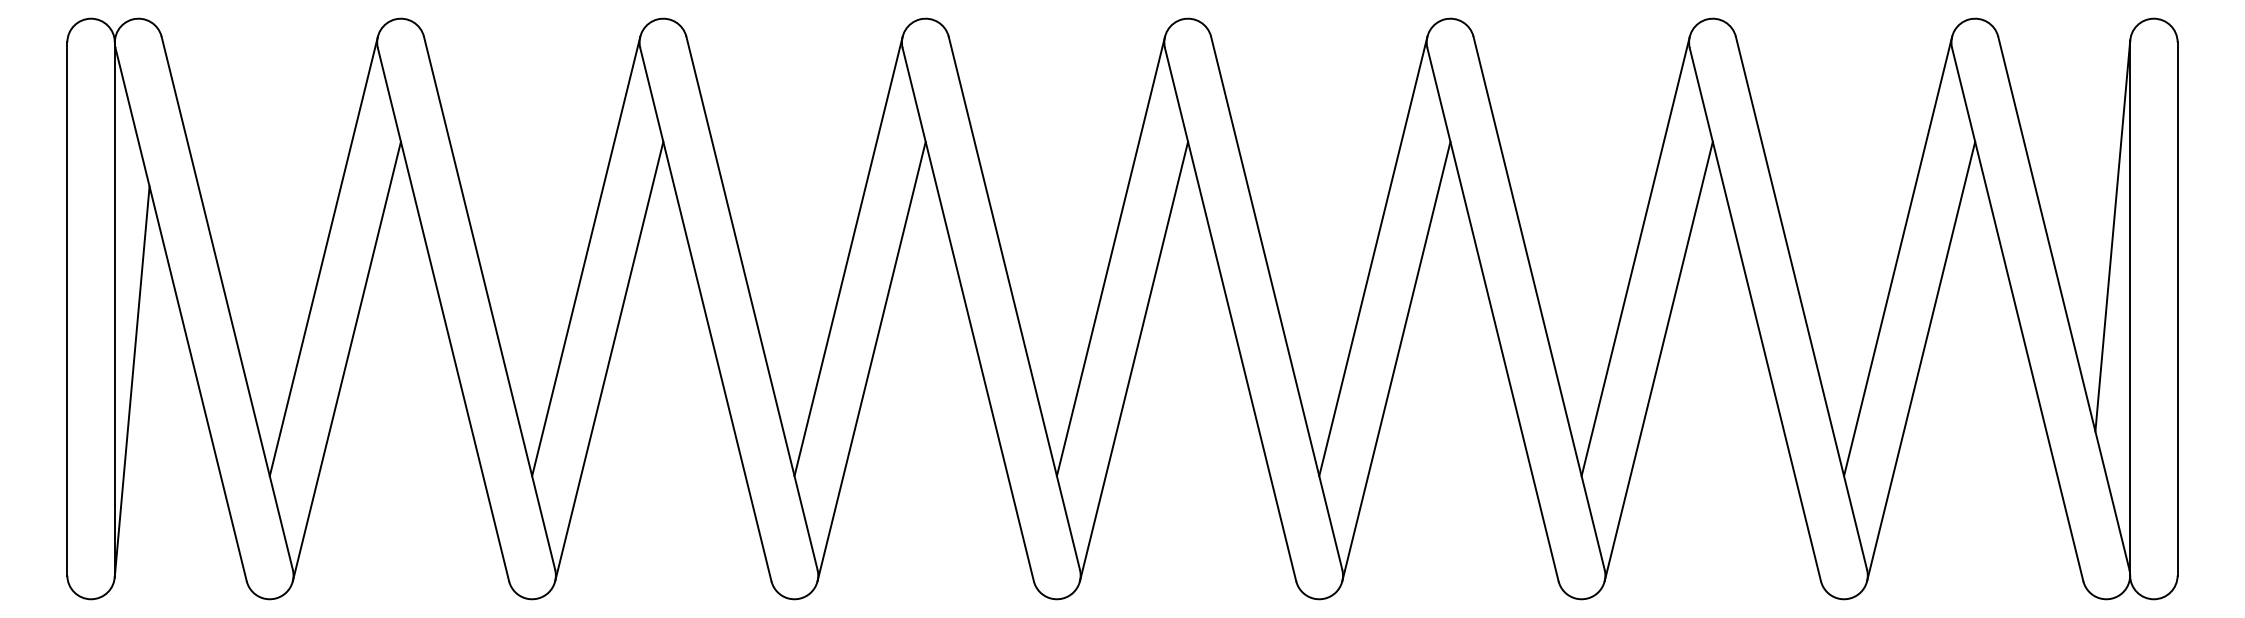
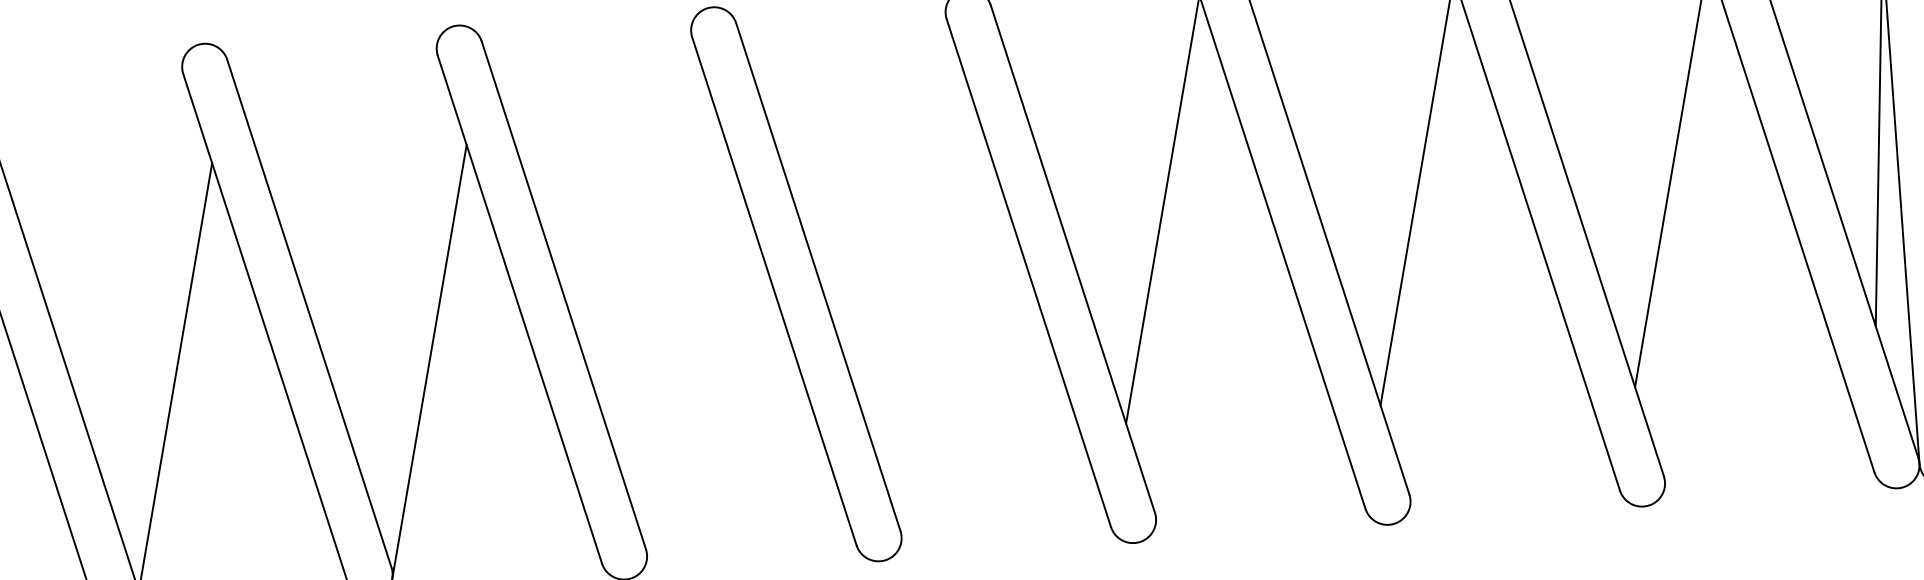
line: (323, 256) -> (145, 279), removed
line: (586, 256) -> (400, 261), removed
line: (848, 256) -> (654, 243), removed
line: (1110, 256) -> (908, 225), removed
line: (871, 361) -> (683, 343), removed
line: (1133, 361) -> (937, 325), removed
line: (1396, 361) -> (1193, 307), removed
line: (1658, 361) -> (1447, 288), removed
line: (1921, 361) -> (1702, 270), removed

